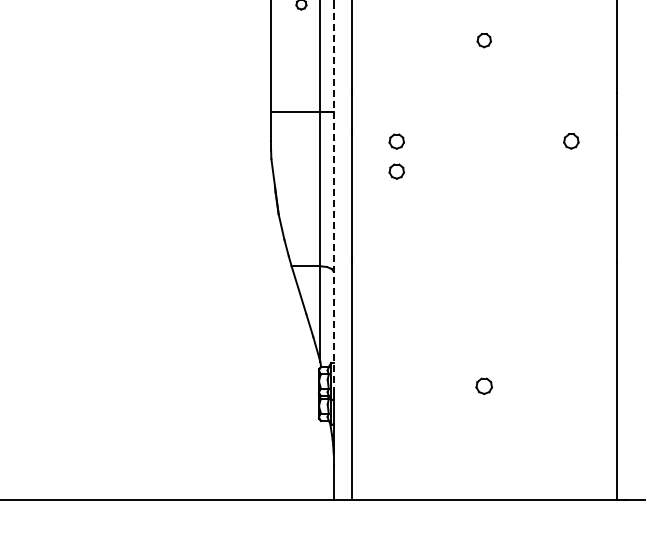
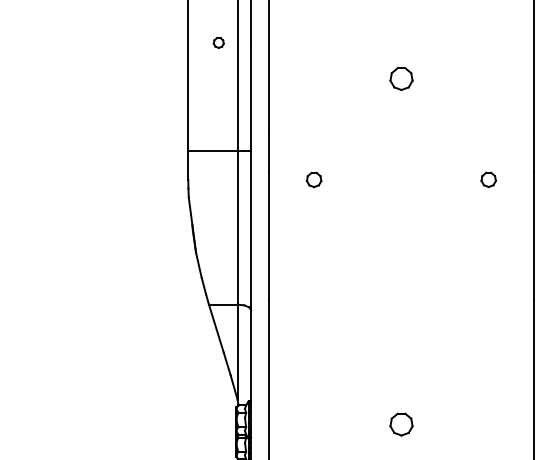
part: (484, 40) -> (401, 78), size x1.67
part: (396, 171) -> (313, 209), removed
line: (333, 199) -> (250, 237), dashed -> solid
part: (484, 386) -> (401, 424), size x1.43

